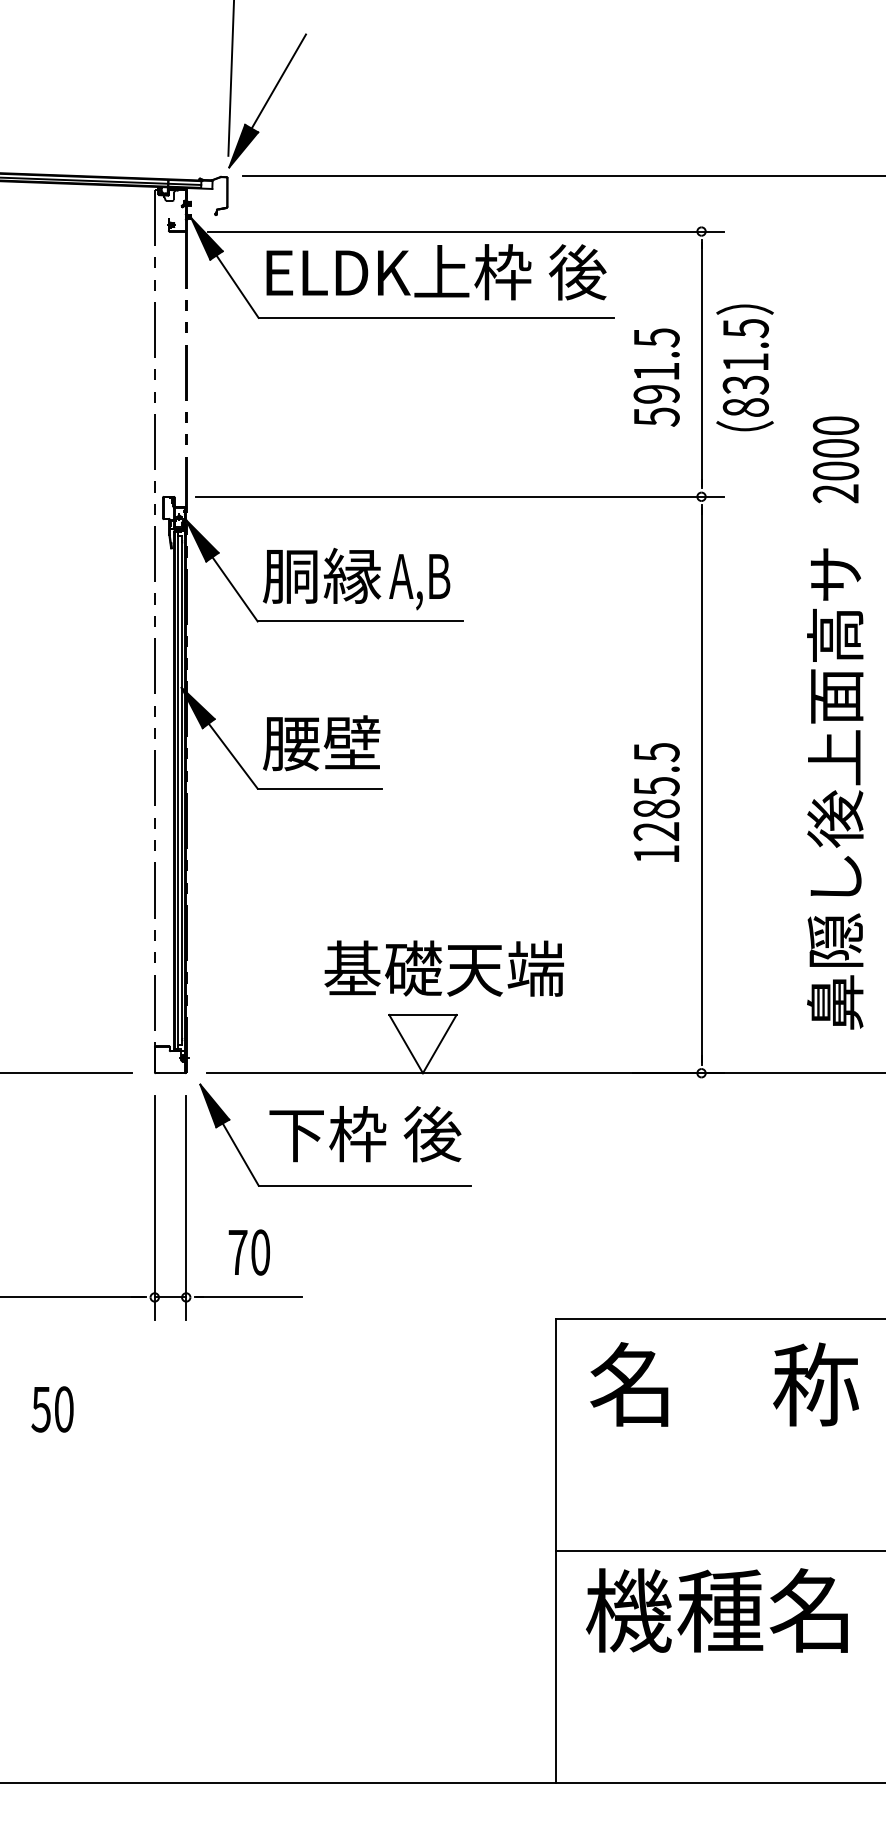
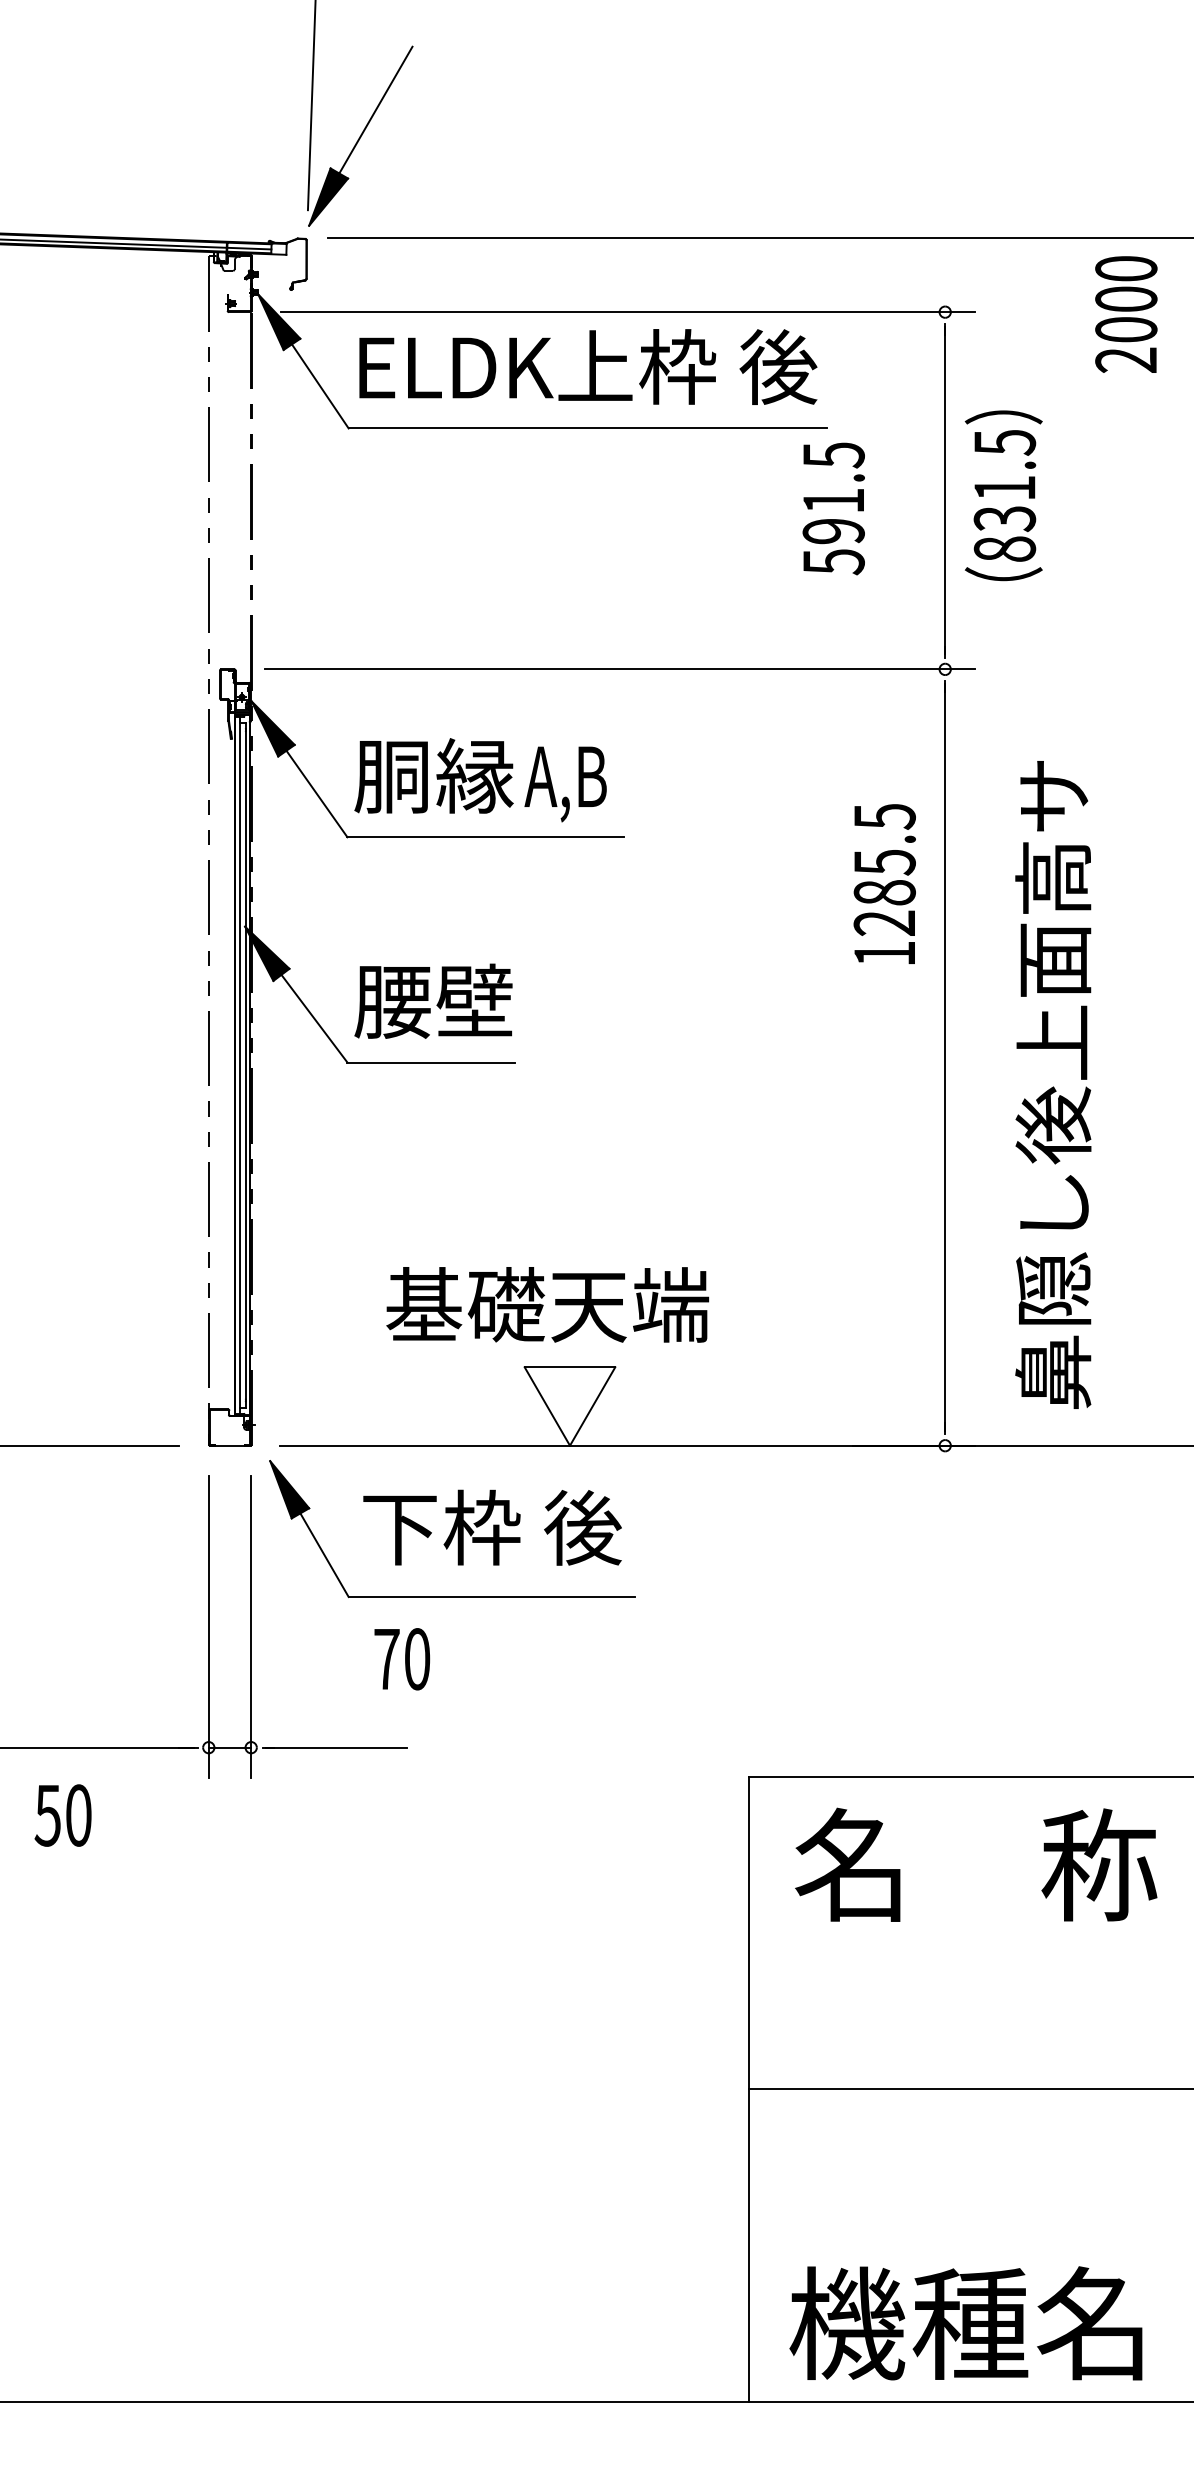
text: (656, 377) -> (833, 508), moved
text: (836, 459) -> (1126, 314), moved
text: (835, 788) -> (1053, 1084), moved
text: (656, 802) -> (884, 883), moved
text: (444, 968) -> (547, 1304), moved
text: (249, 1252) -> (402, 1659), moved
text: (52, 1409) -> (62, 1815), moved
text: (716, 1610) -> (965, 2323), moved

